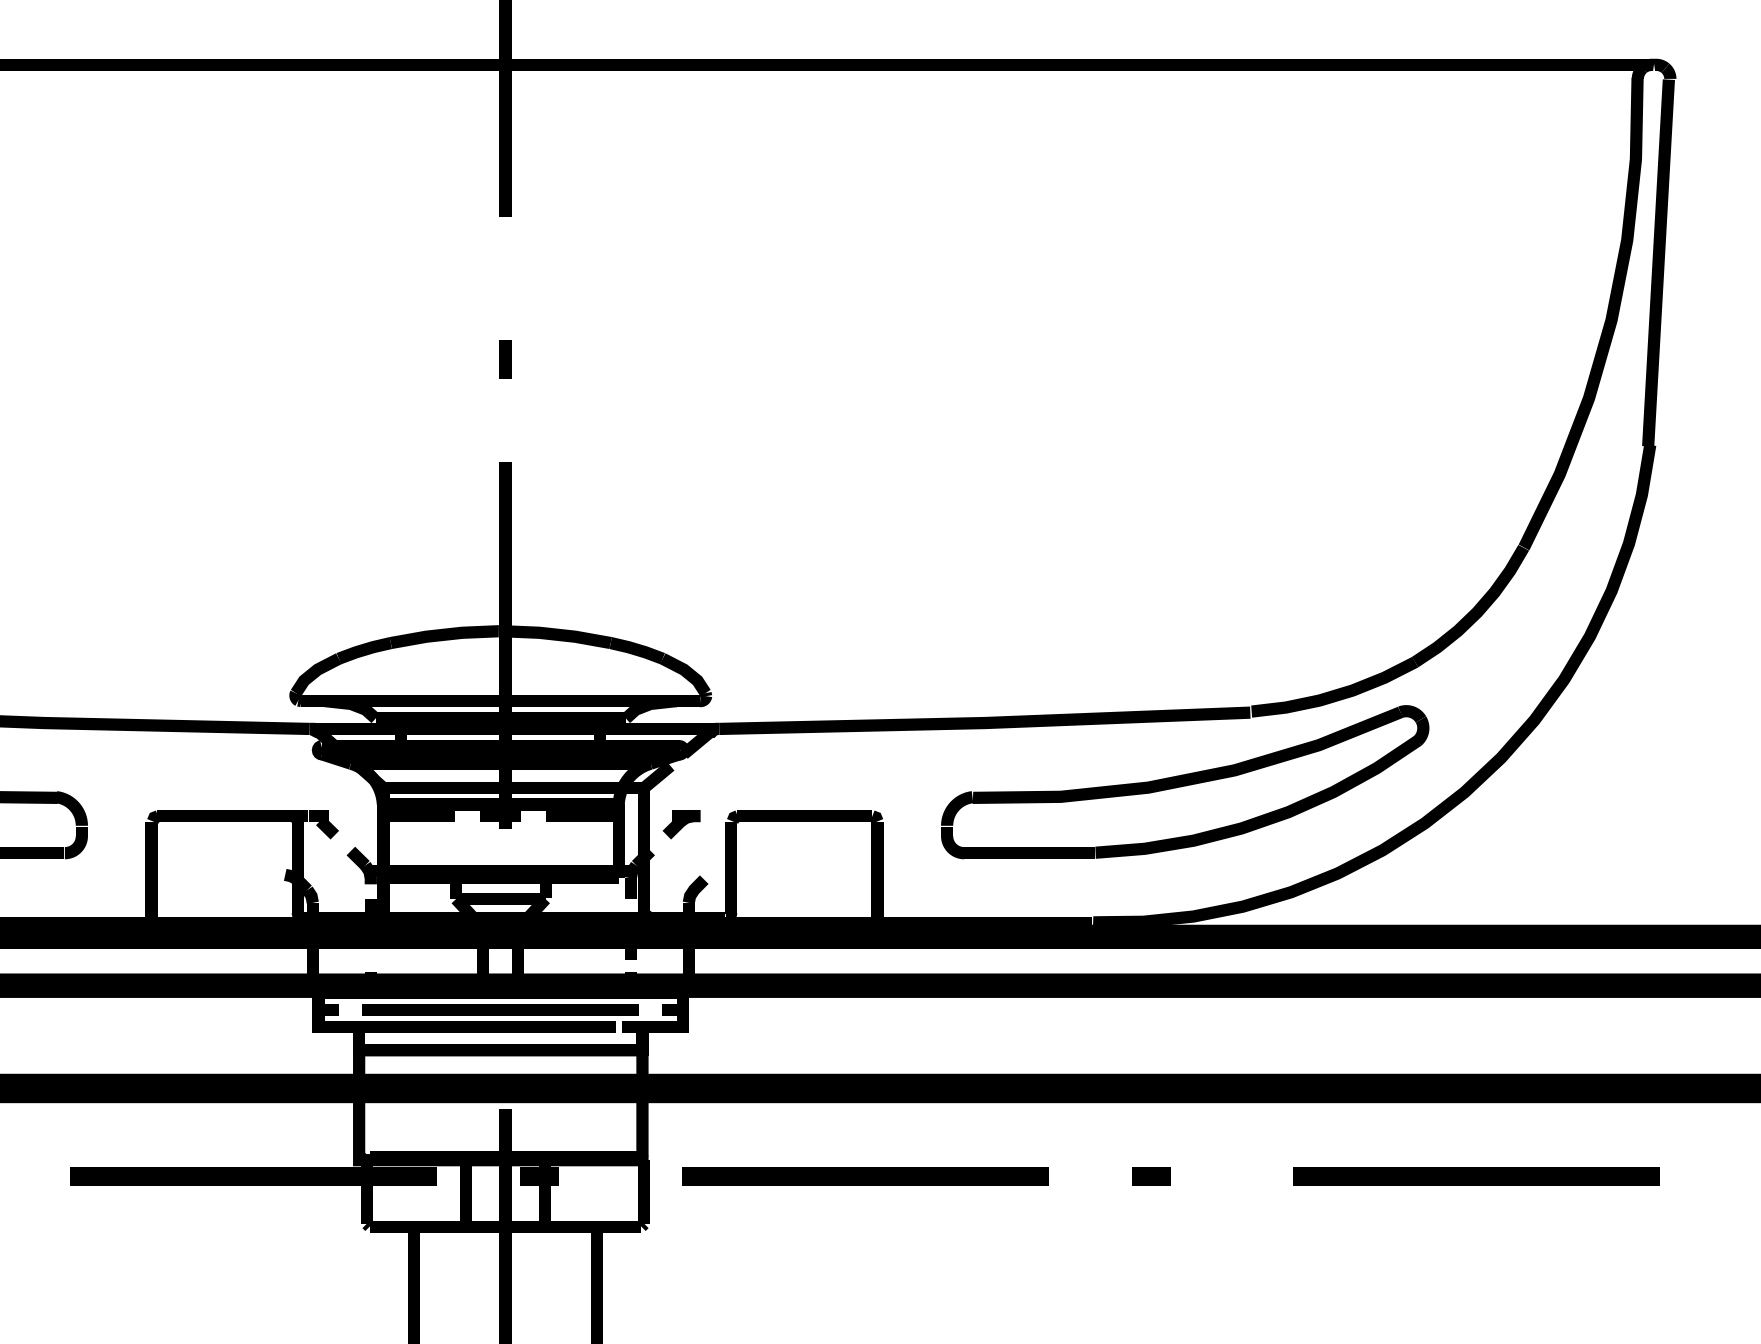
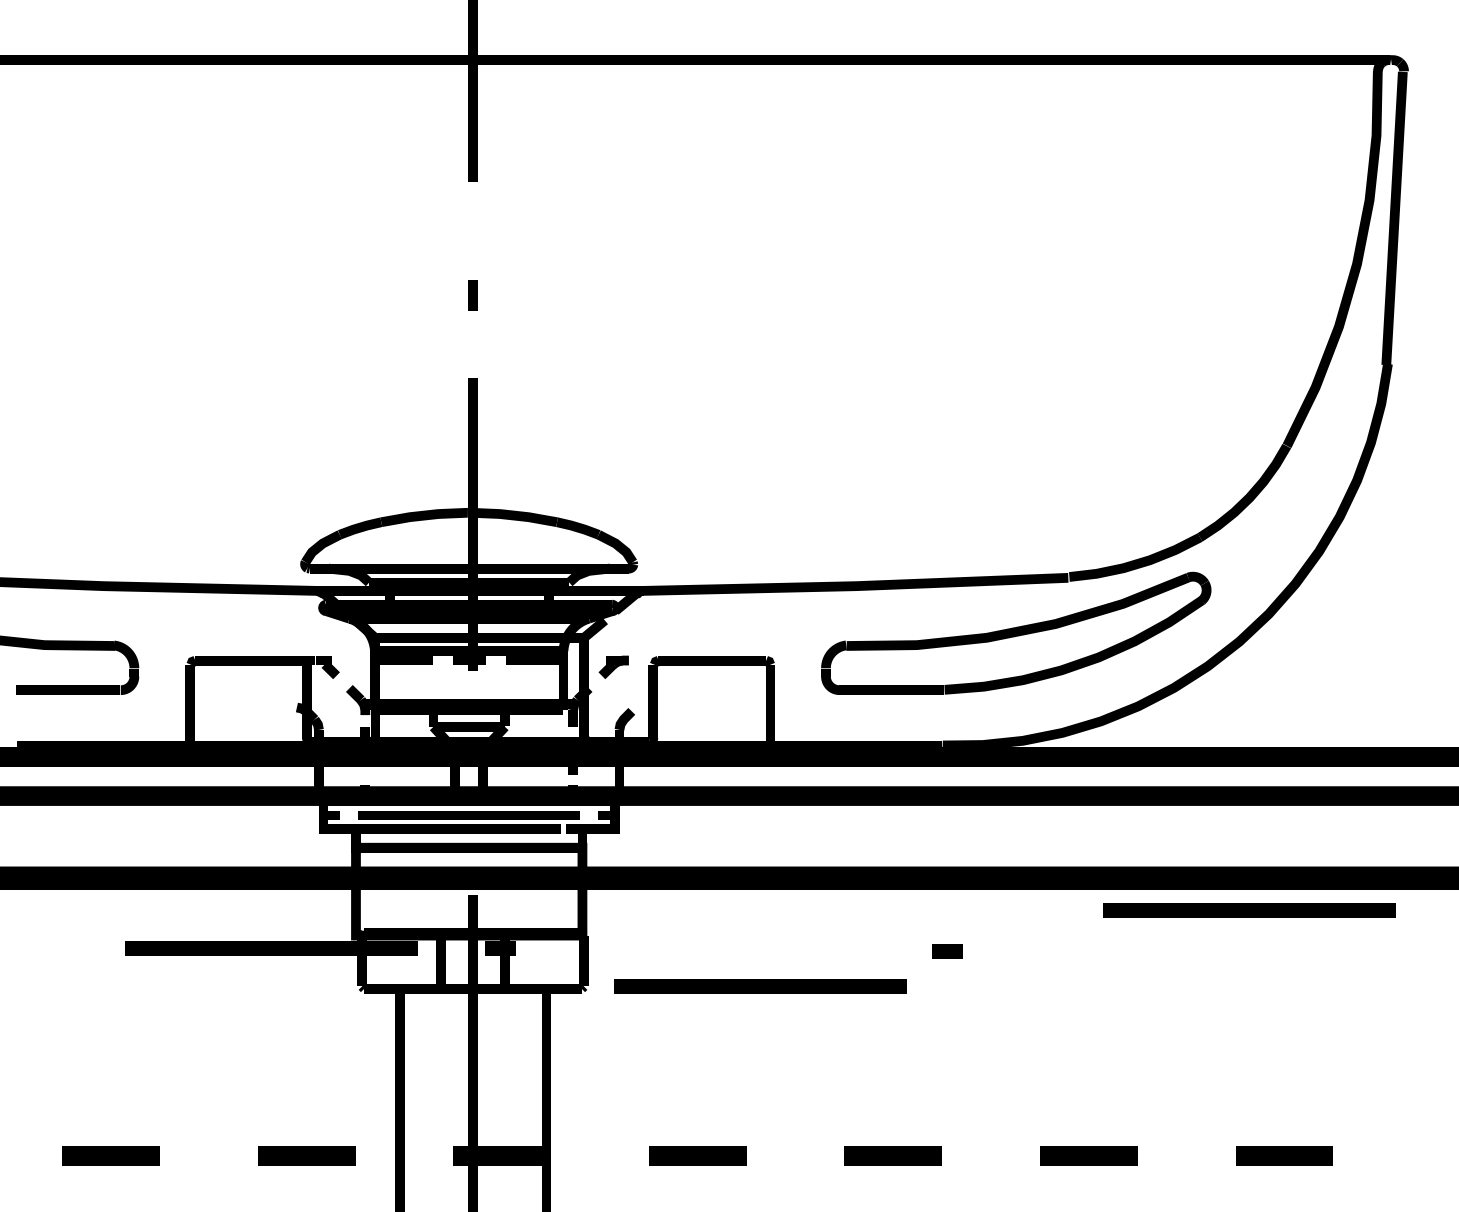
line: (865, 1176) -> (760, 986), moved
line: (1151, 1176) -> (947, 951), moved
line: (1477, 1176) -> (1249, 910), moved

